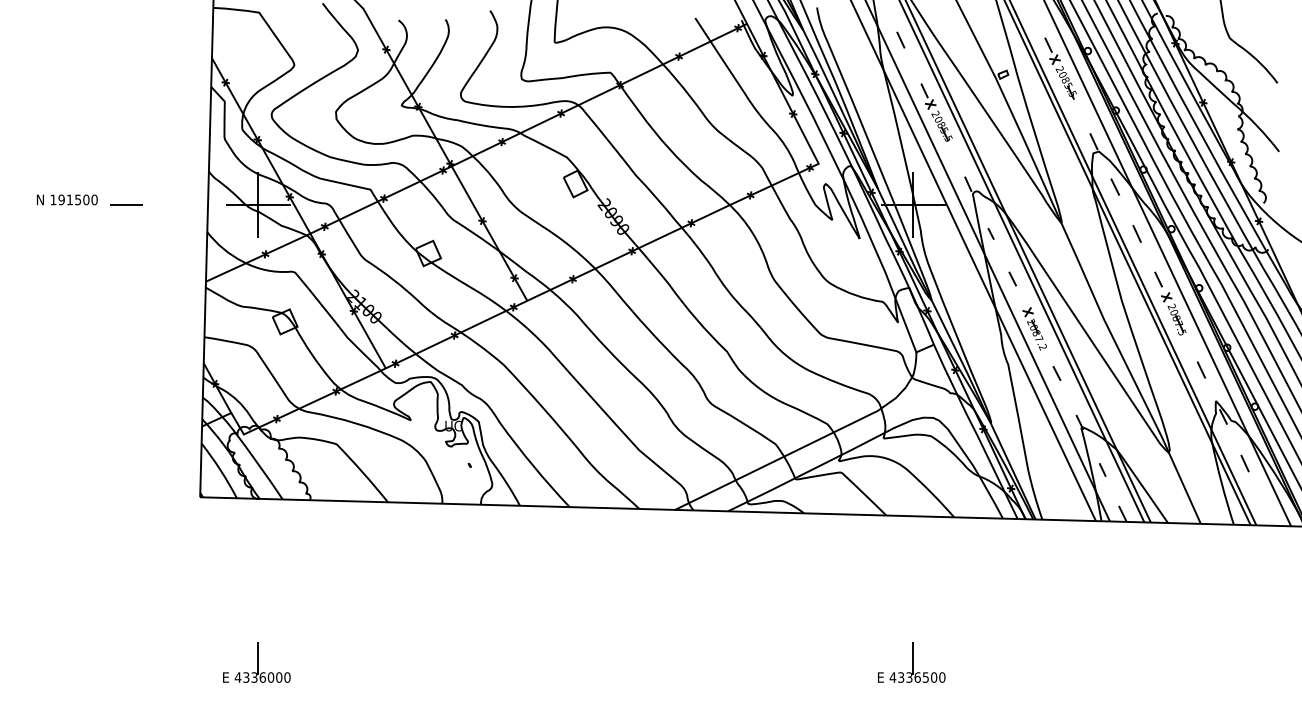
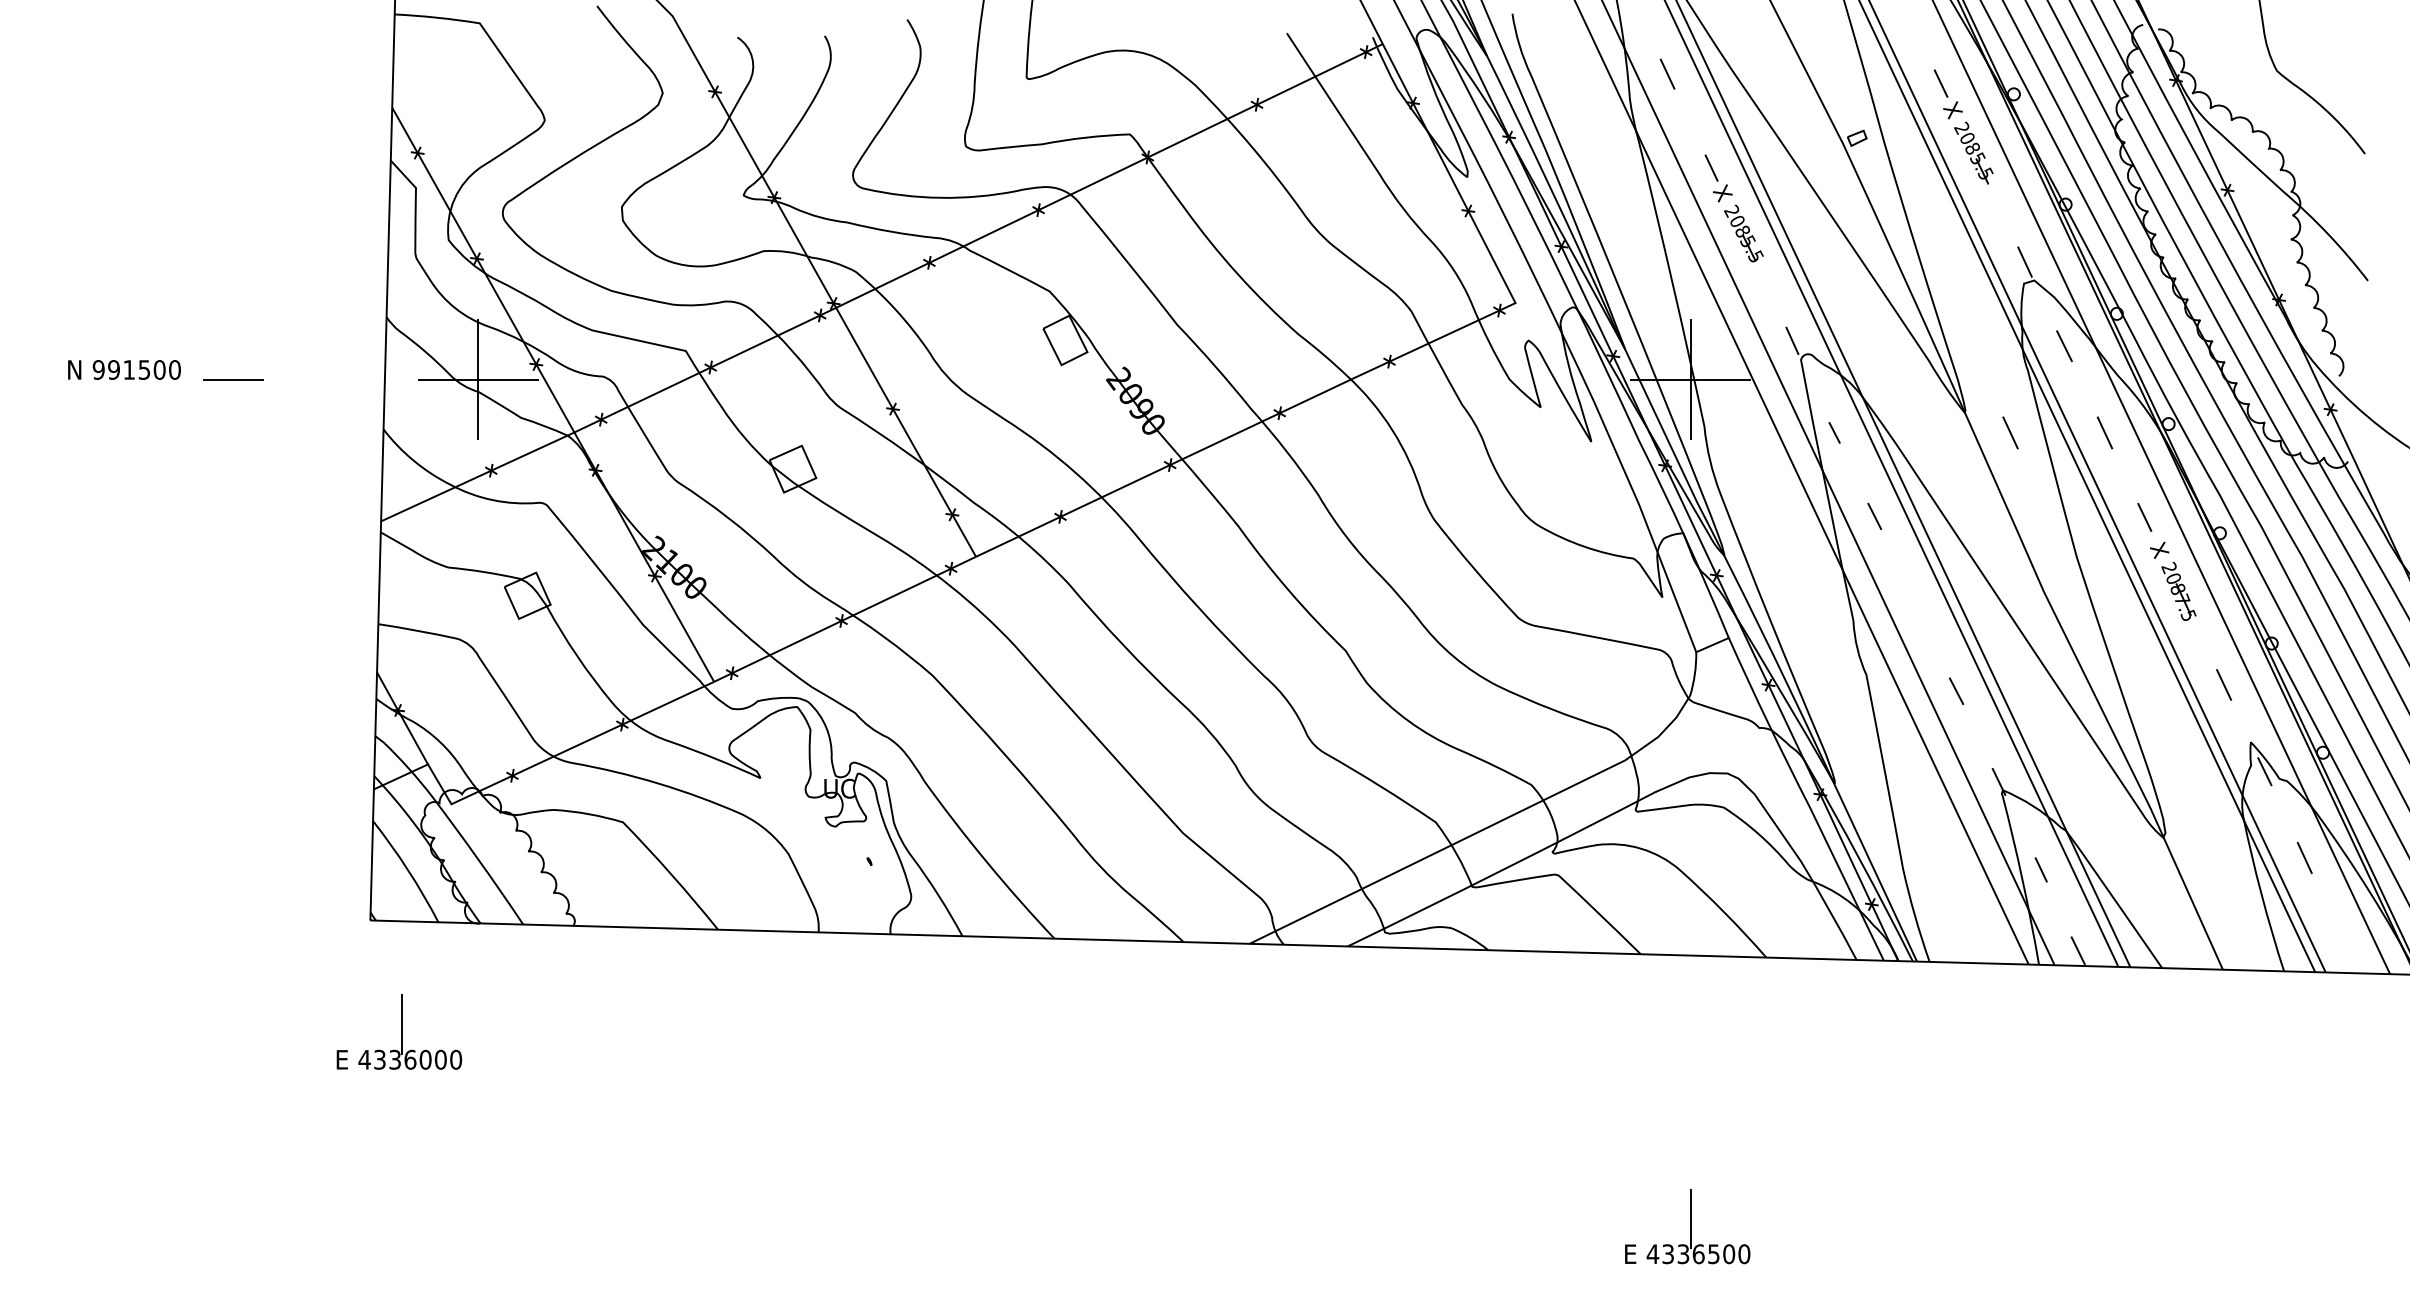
text: (53, 199) -> (98, 369), 191500 -> 991500
line: (1085, 233) -> (2009, 432), added
part: (1034, 328) -> (1914, 607), removed
part: (256, 662) -> (398, 1031), moved

